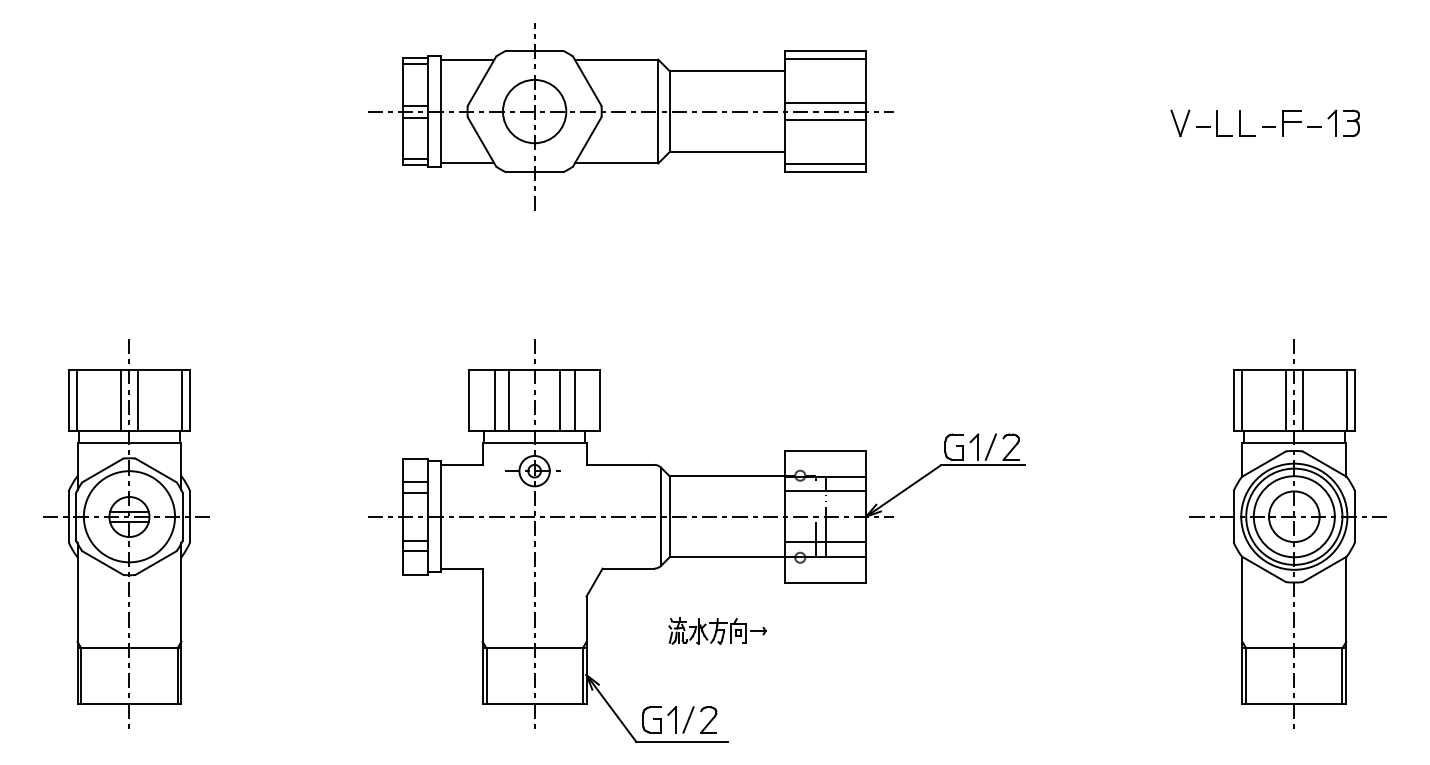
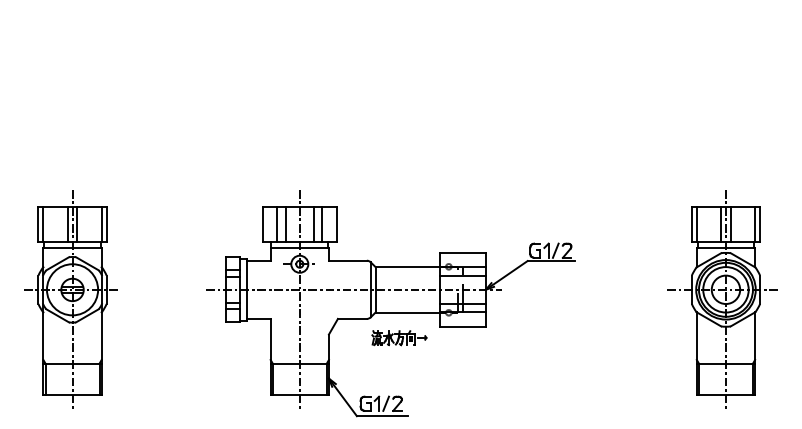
part: (630, 116) -> (353, 65), removed
part: (1264, 124) -> (709, 69), removed
part: (717, 632) -> (399, 338), moved

